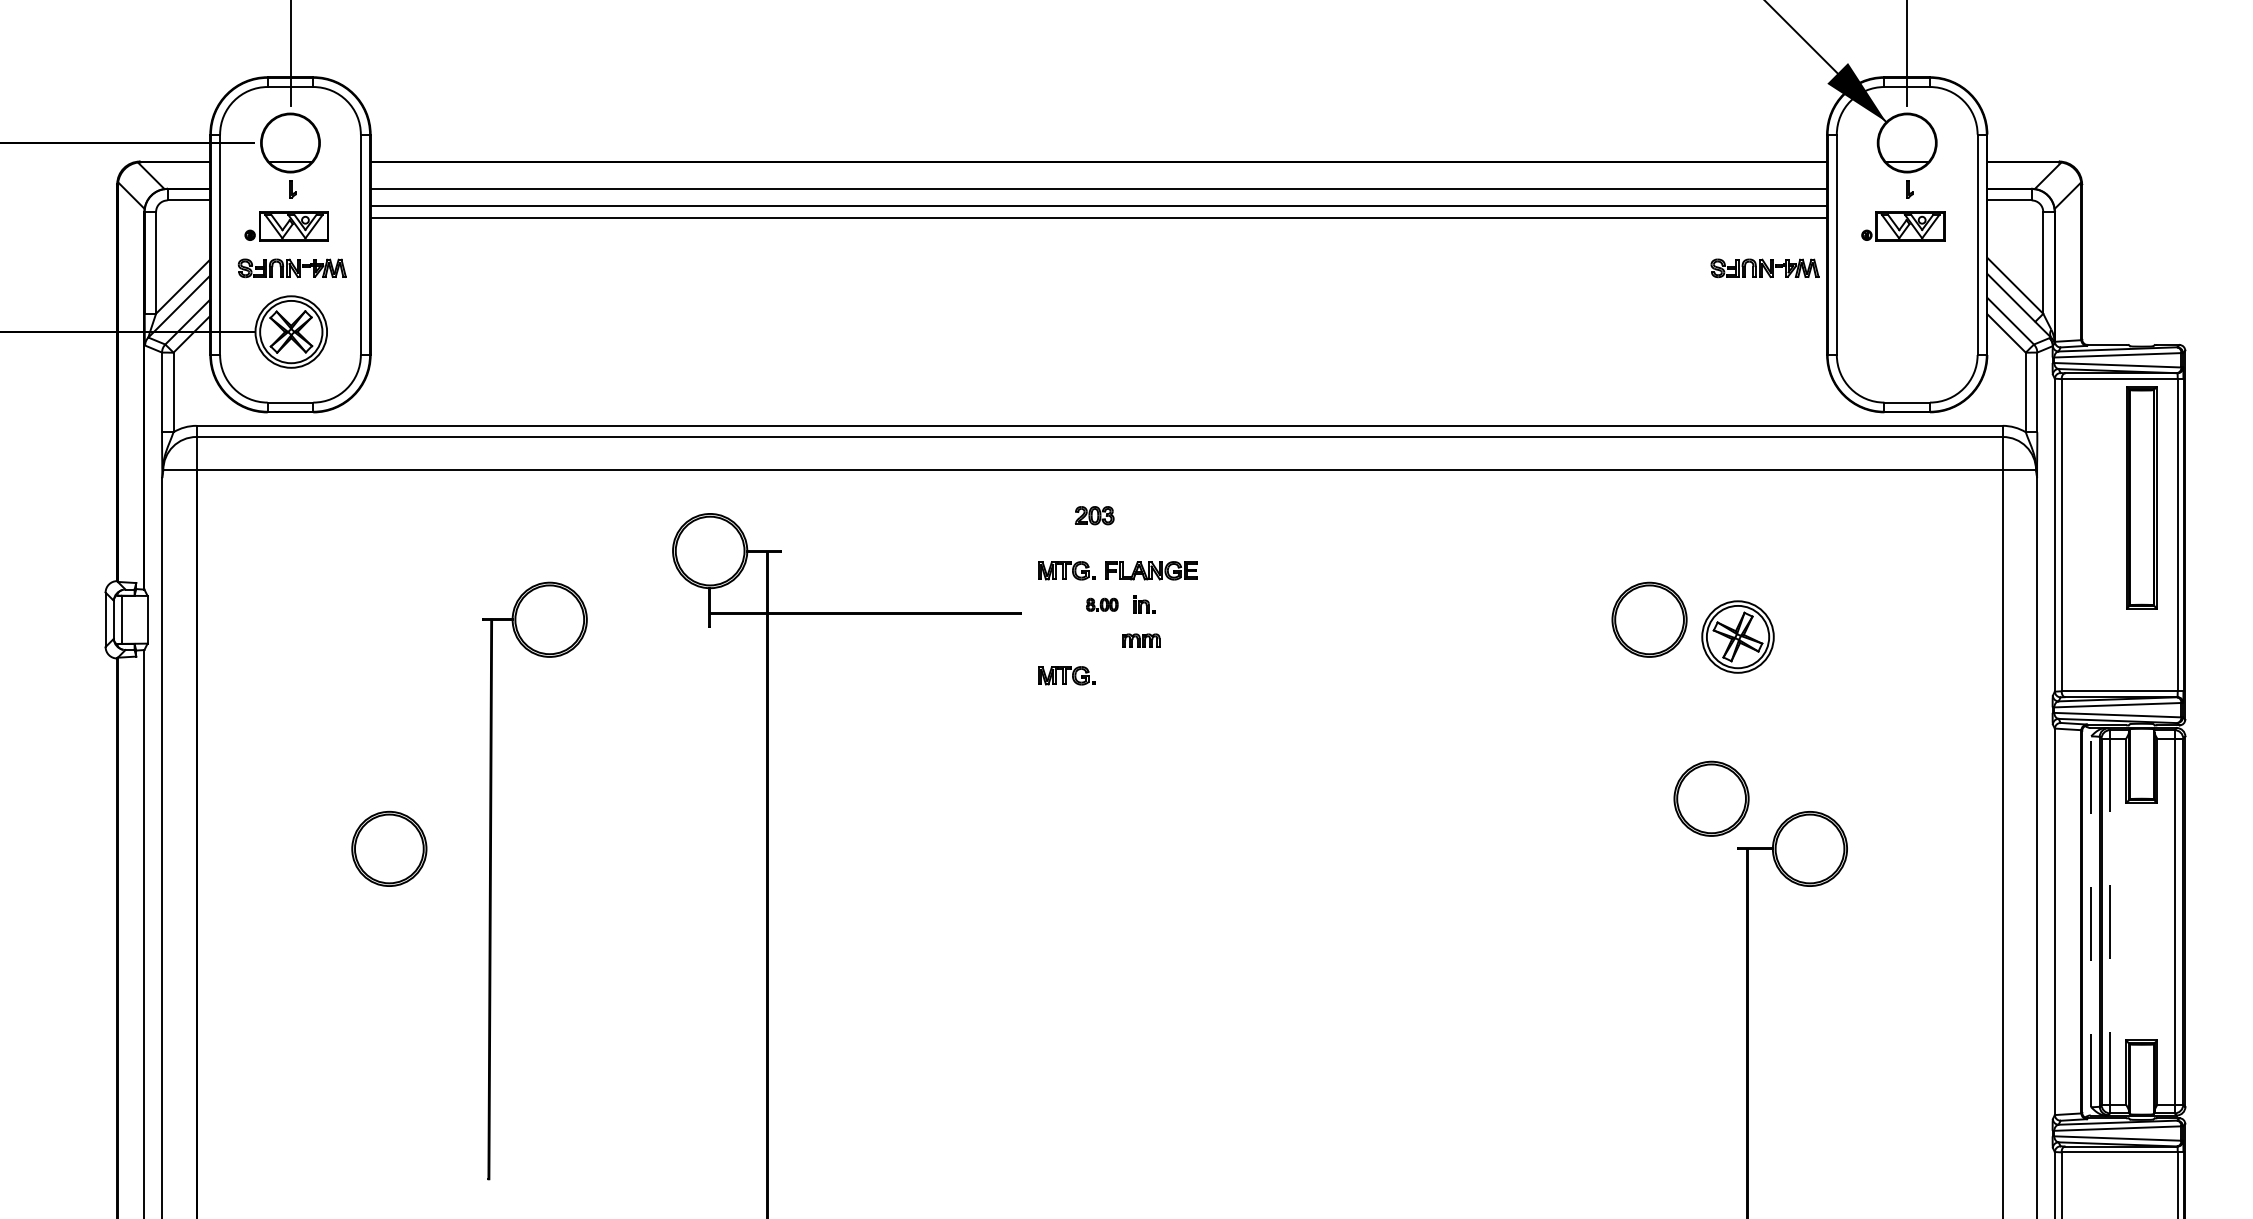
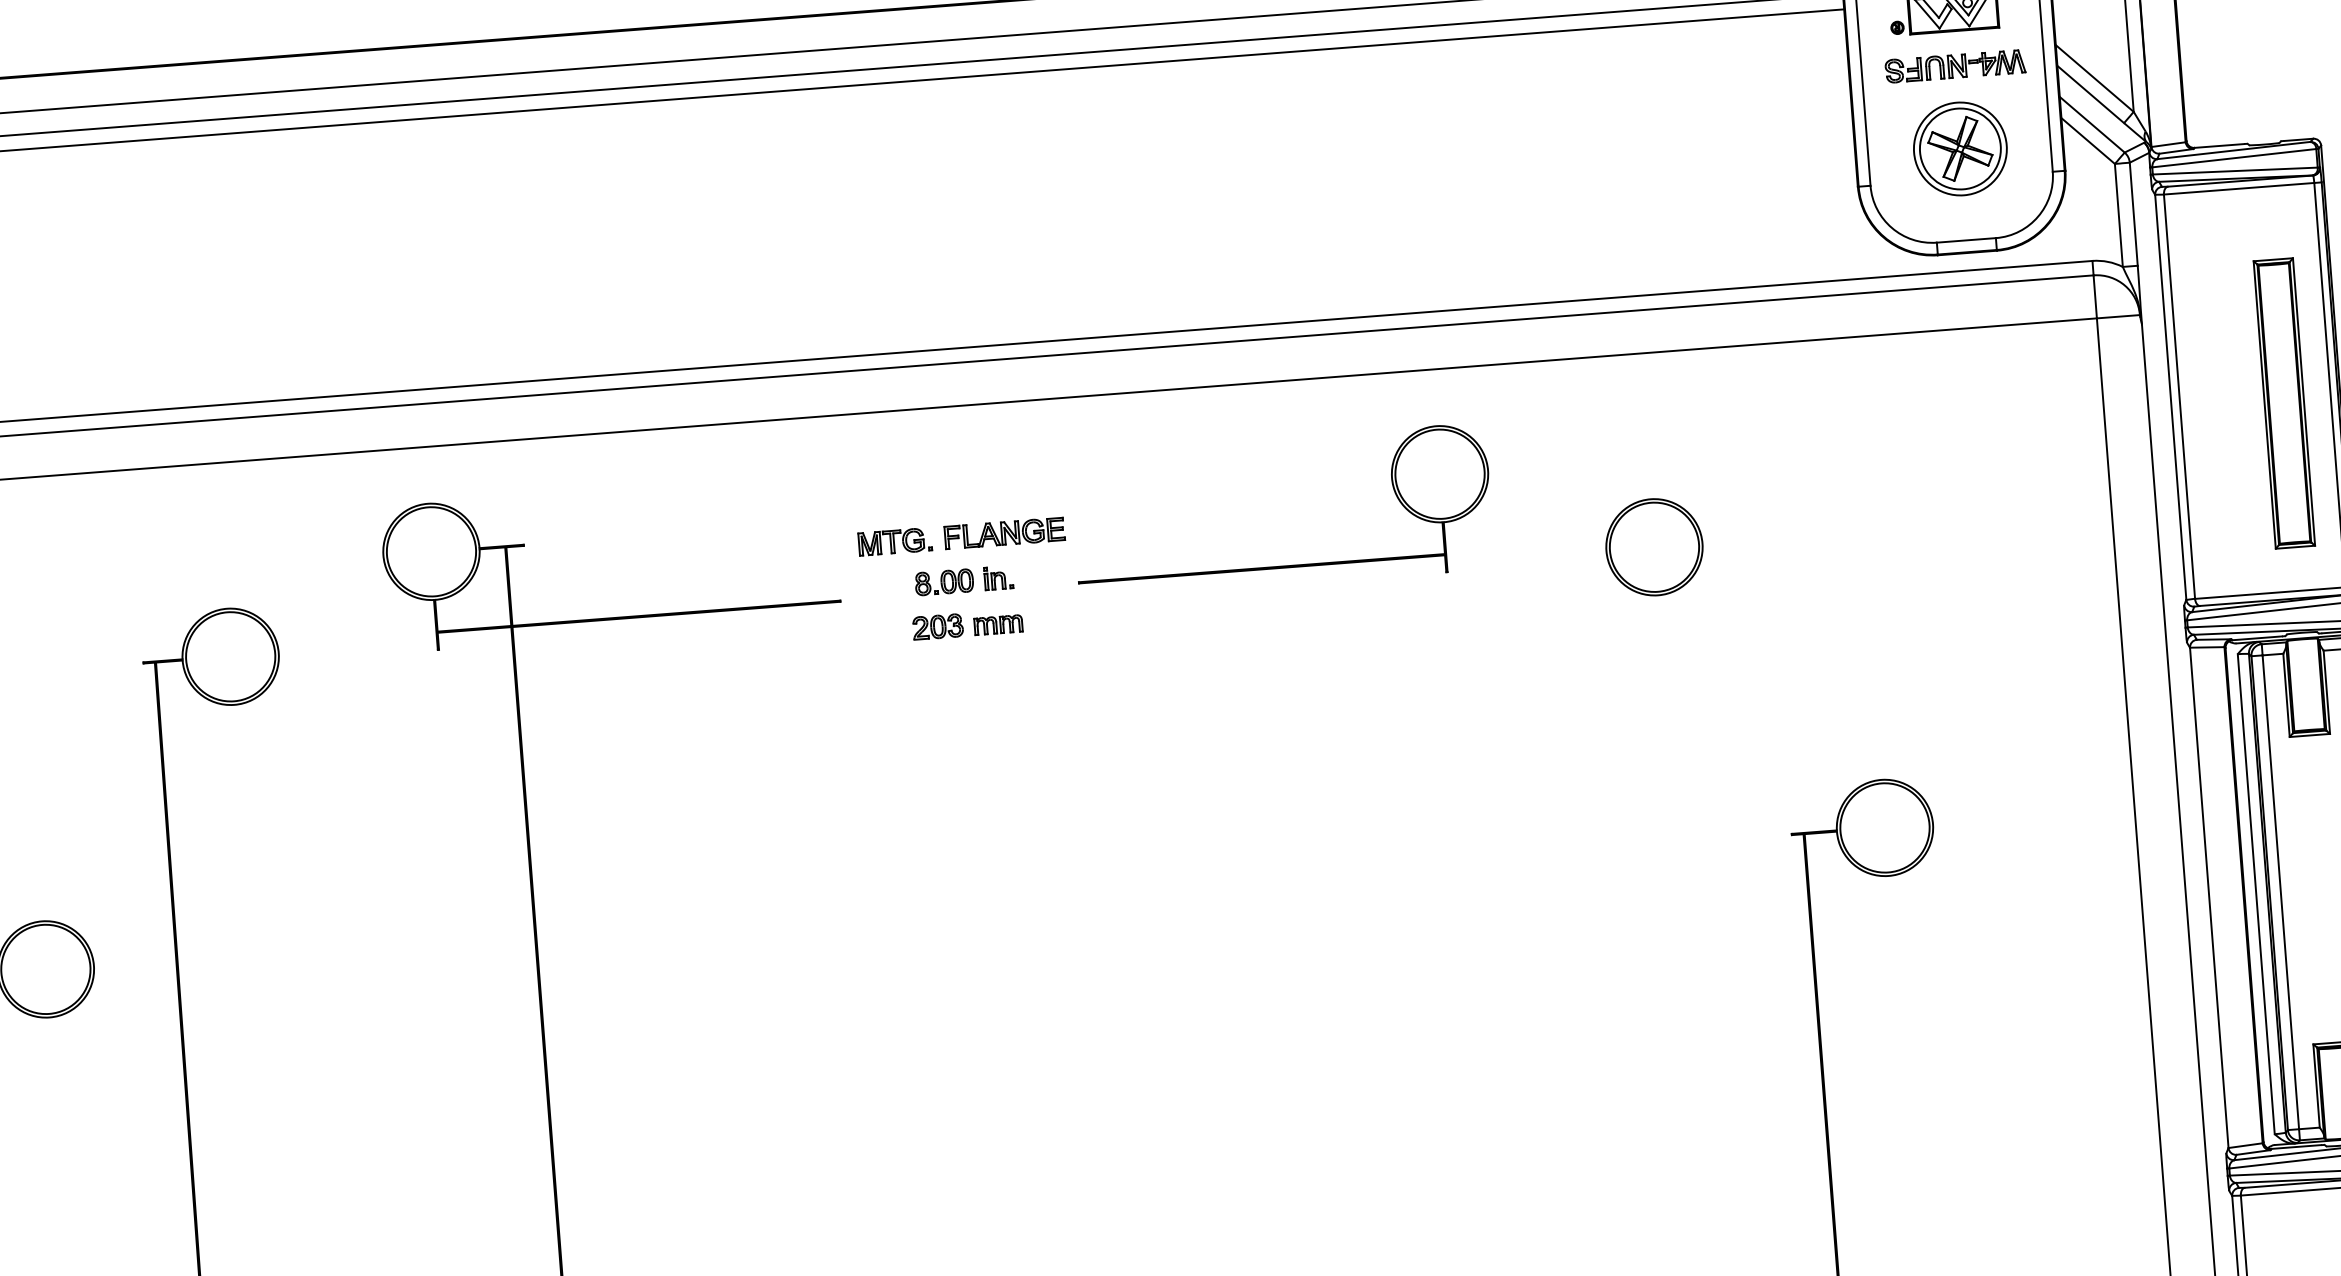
part: (1764, 268) -> (1954, 66), moved
part: (2141, 497) -> (2284, 403), moved
part: (1094, 515) -> (937, 626), moved
part: (1102, 604) -> (944, 581), size x1.43
part: (1366, 612) -> (1287, 565), added
part: (1737, 636) -> (1959, 148), moved
part: (1066, 675) -> (905, 677), removed
part: (1711, 798) -> (1752, 772), removed
line: (2091, 921) -> (2256, 893), dashed -> solid
line: (2110, 922) -> (2281, 893), dashed -> solid

